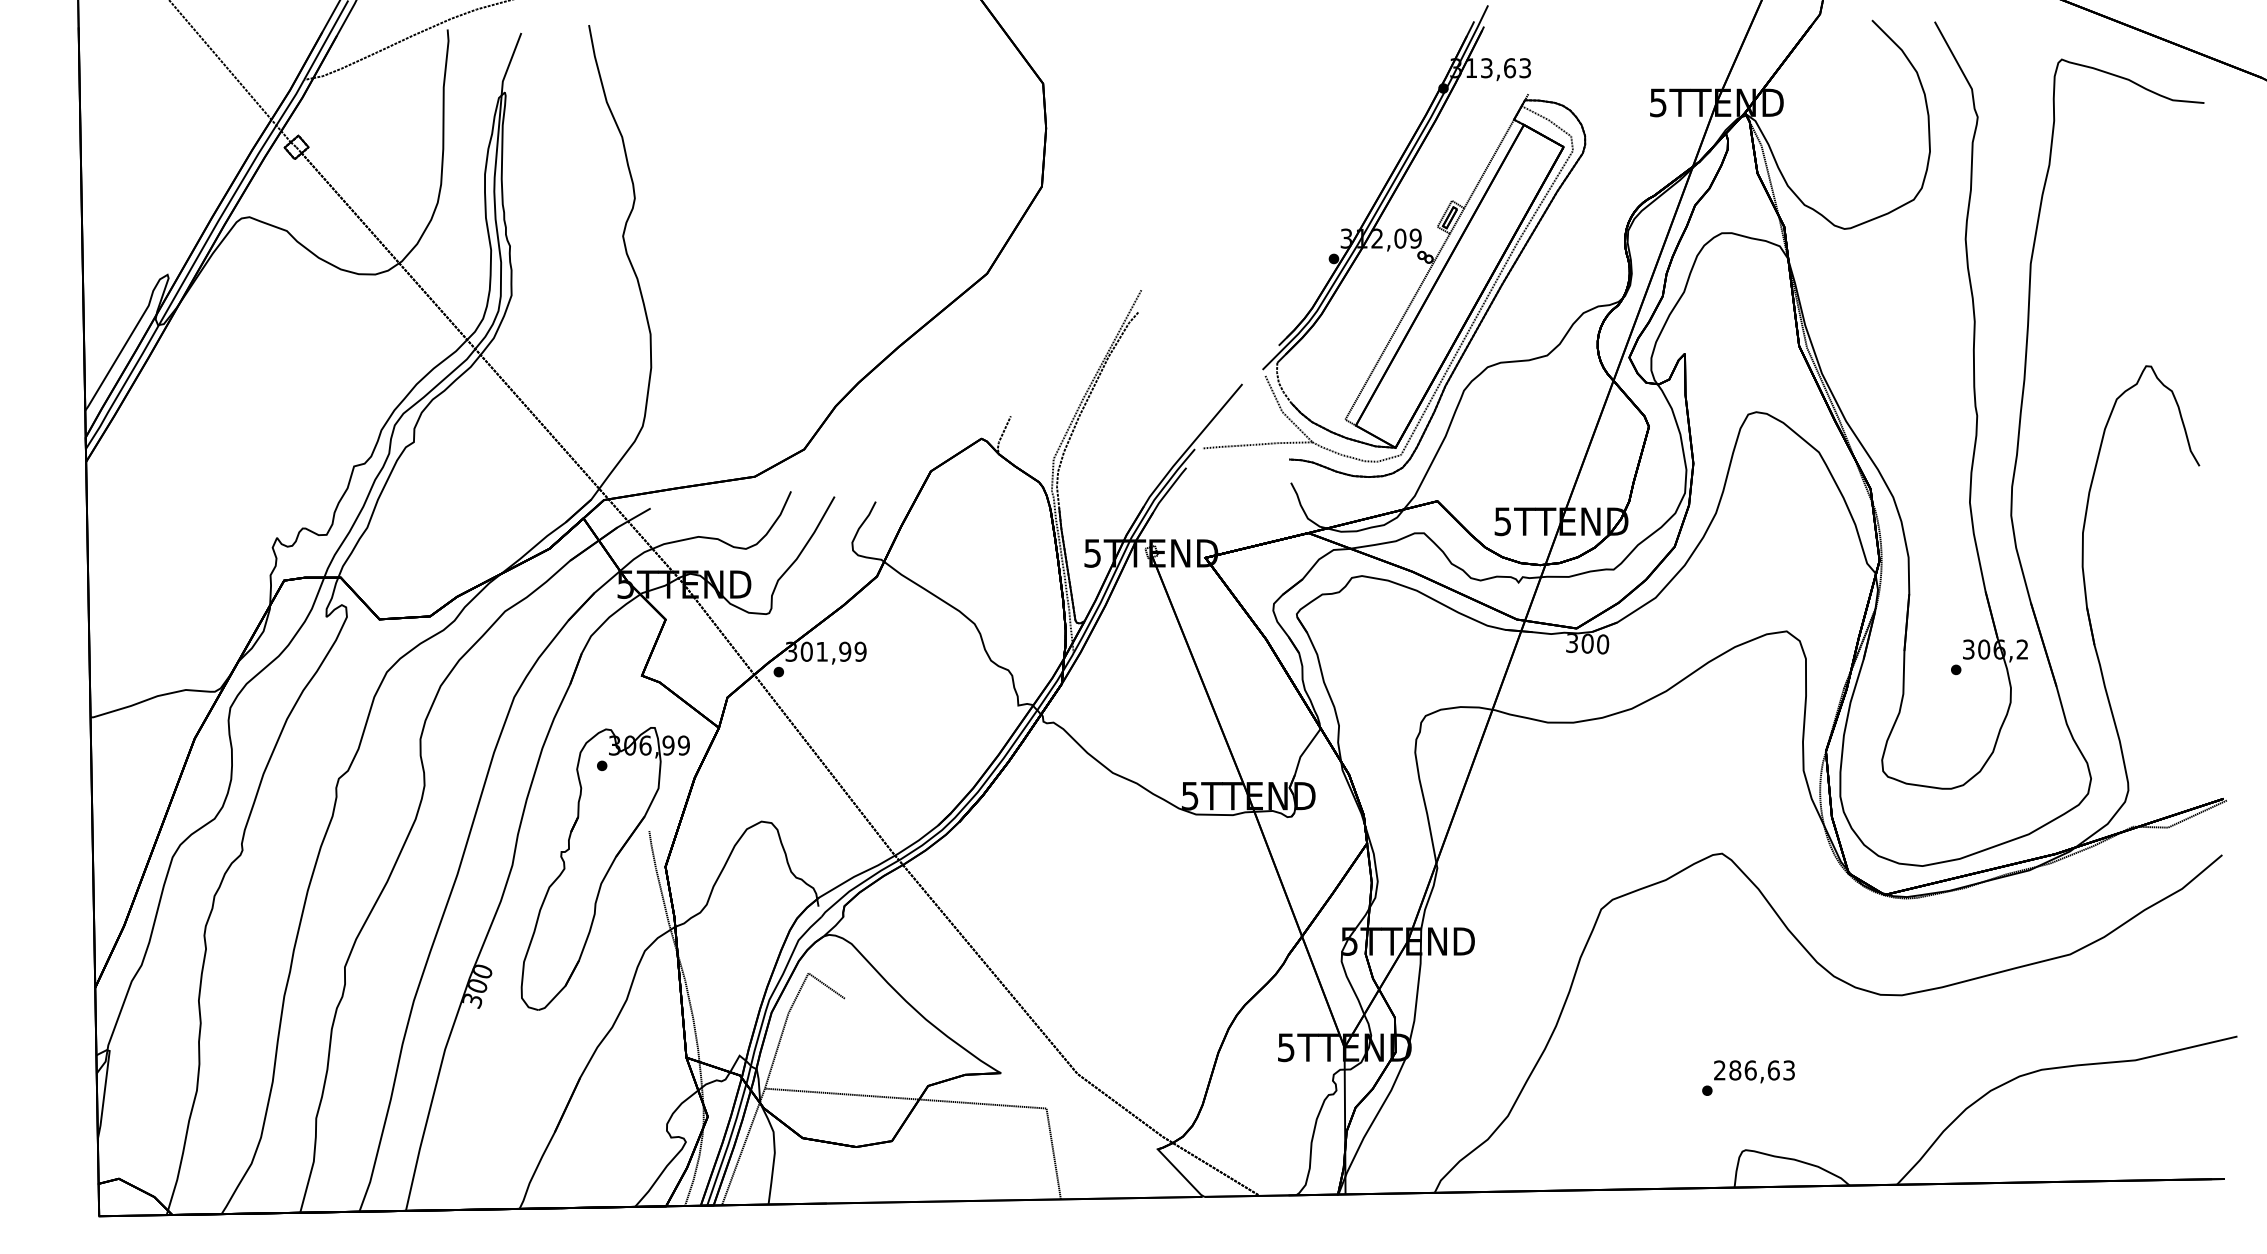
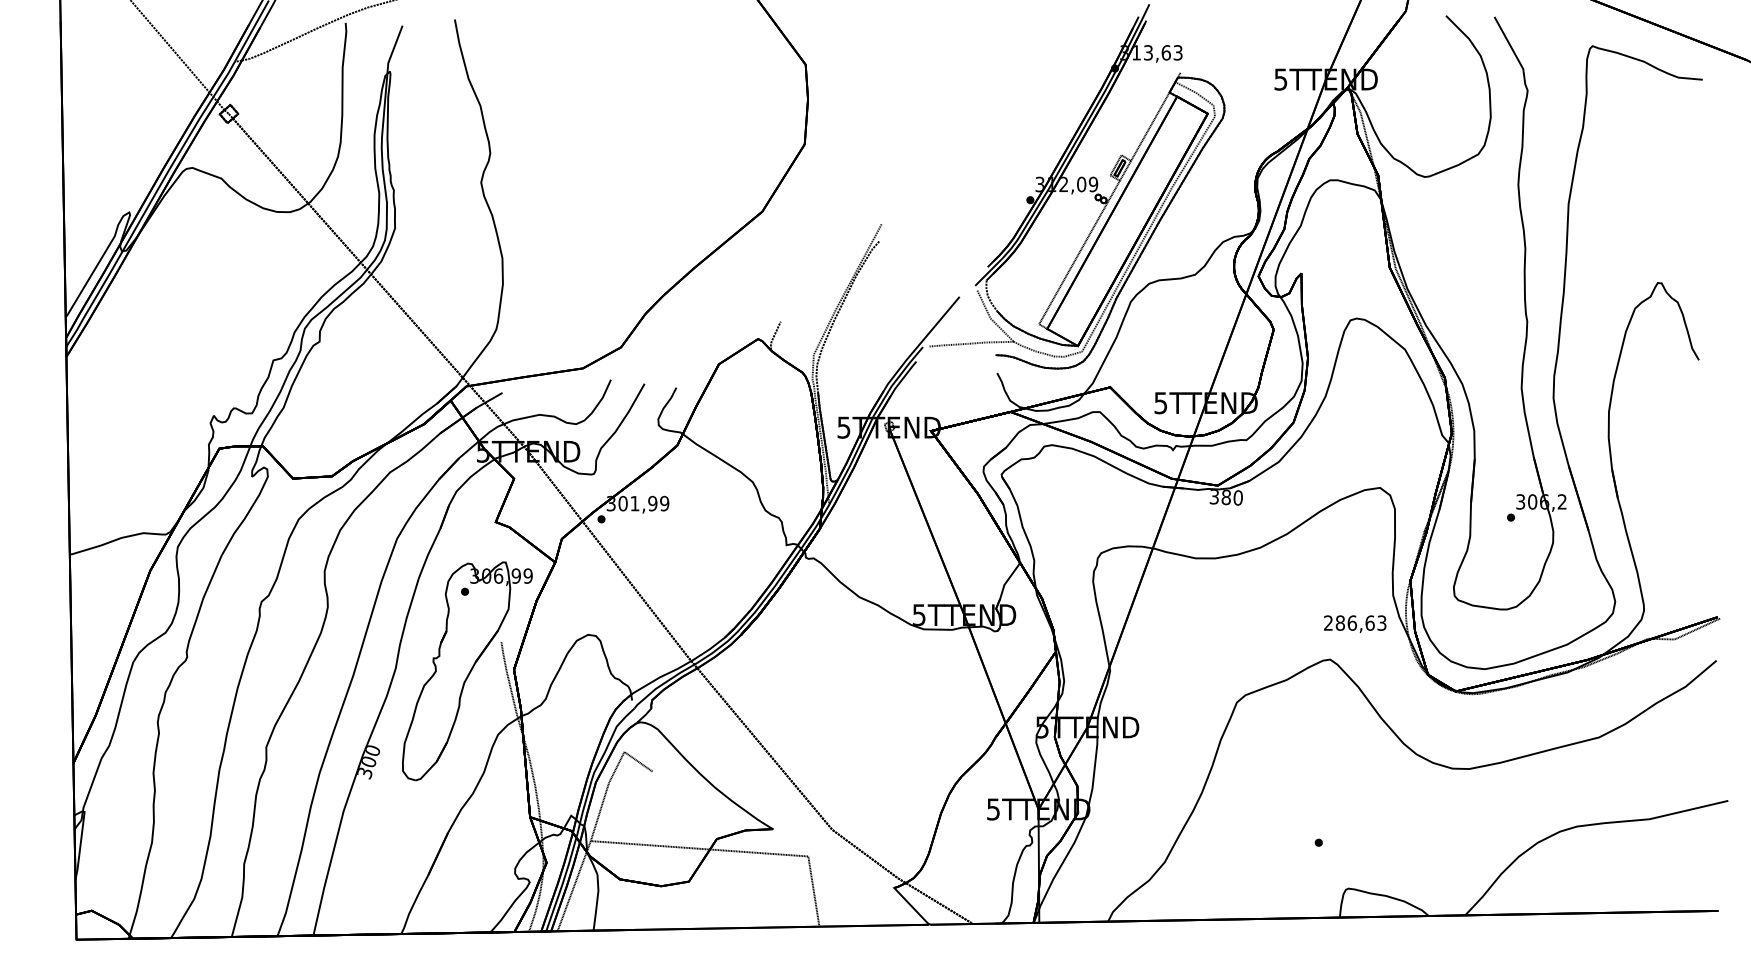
text: (1587, 643) -> (1226, 497), 300 -> 380
text: (1754, 1071) -> (1355, 623), moved

